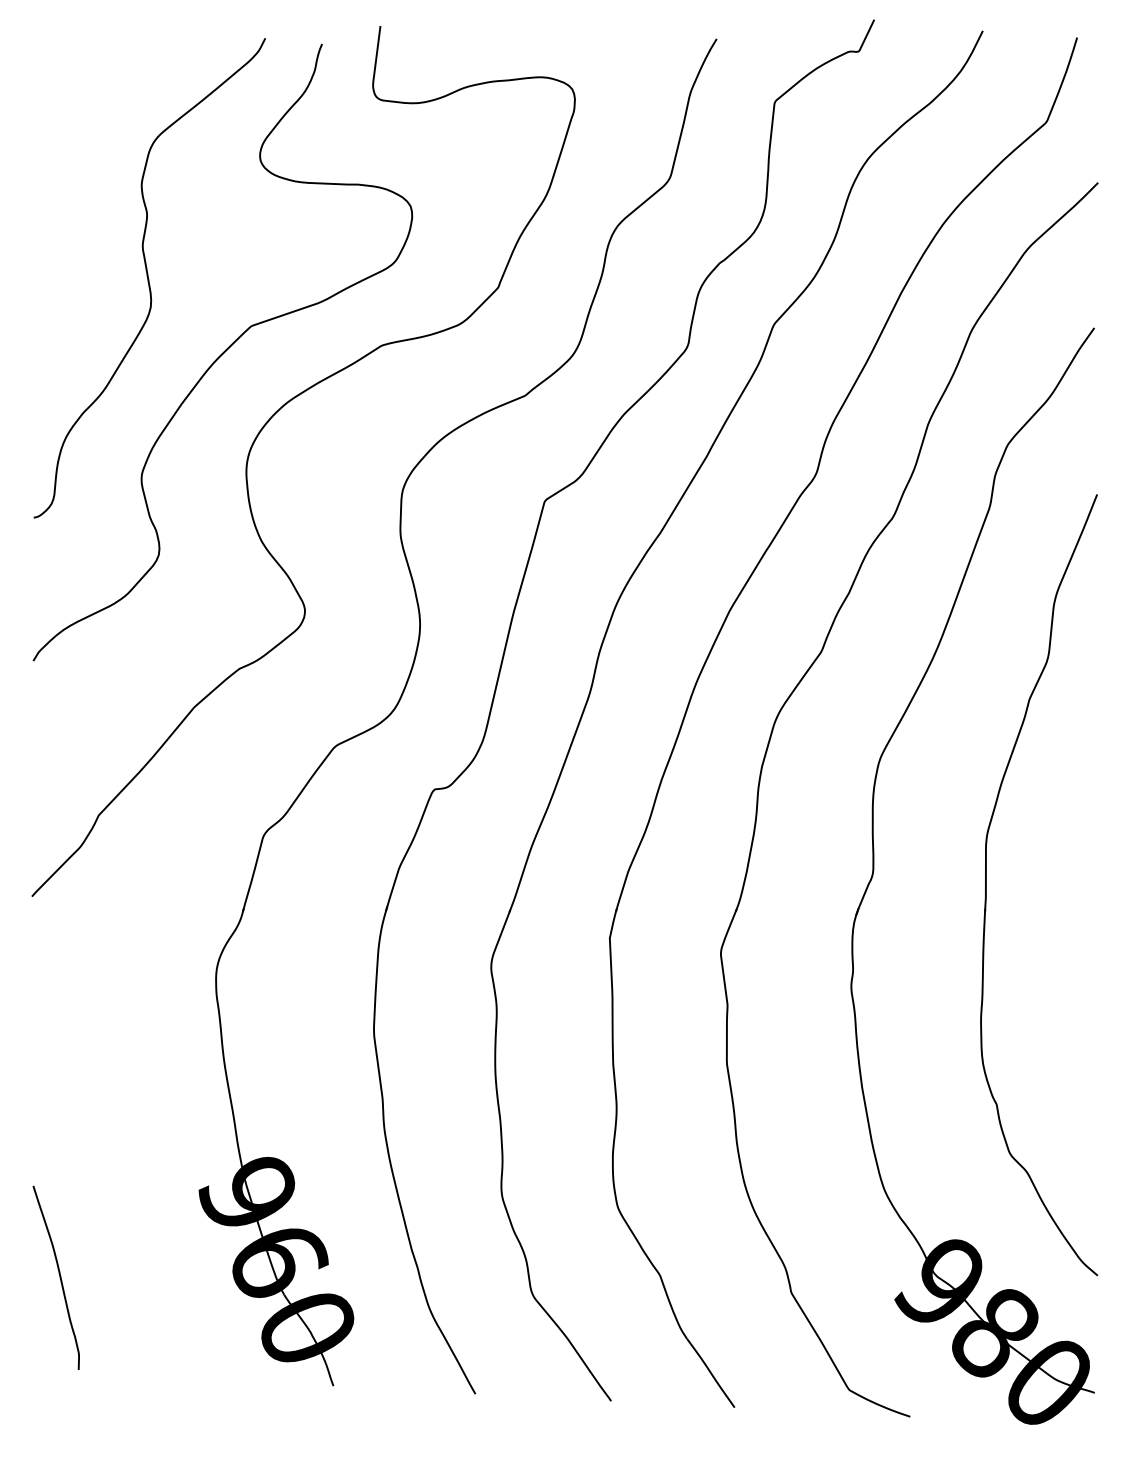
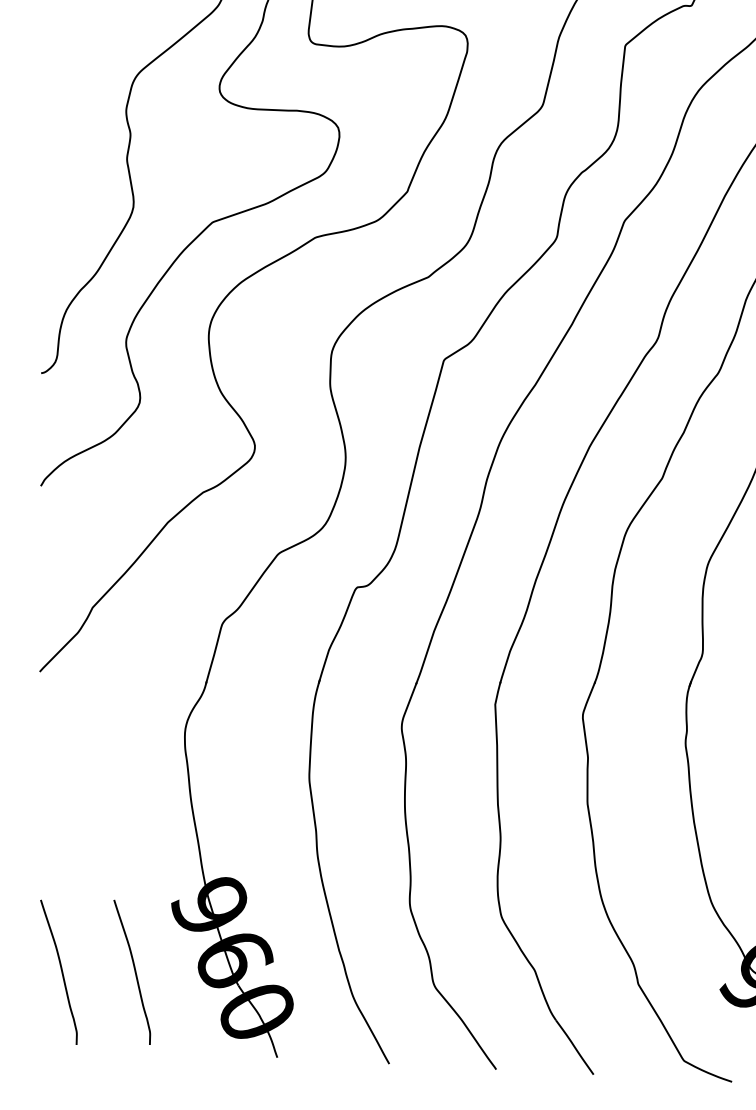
curve: (152, 1277) -> (134, 972), added

